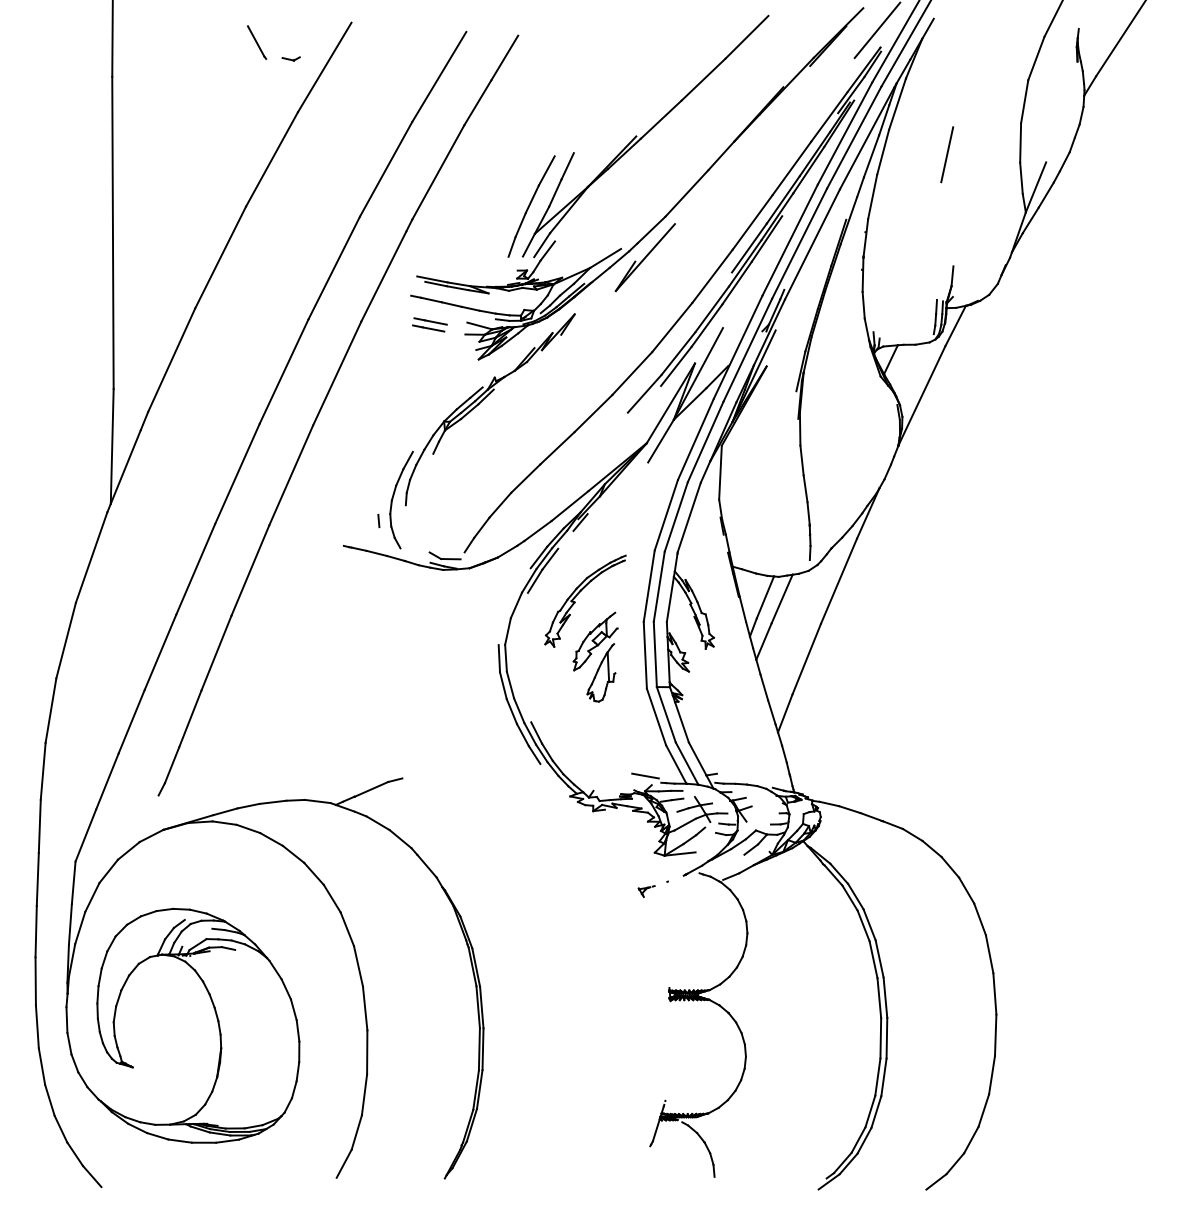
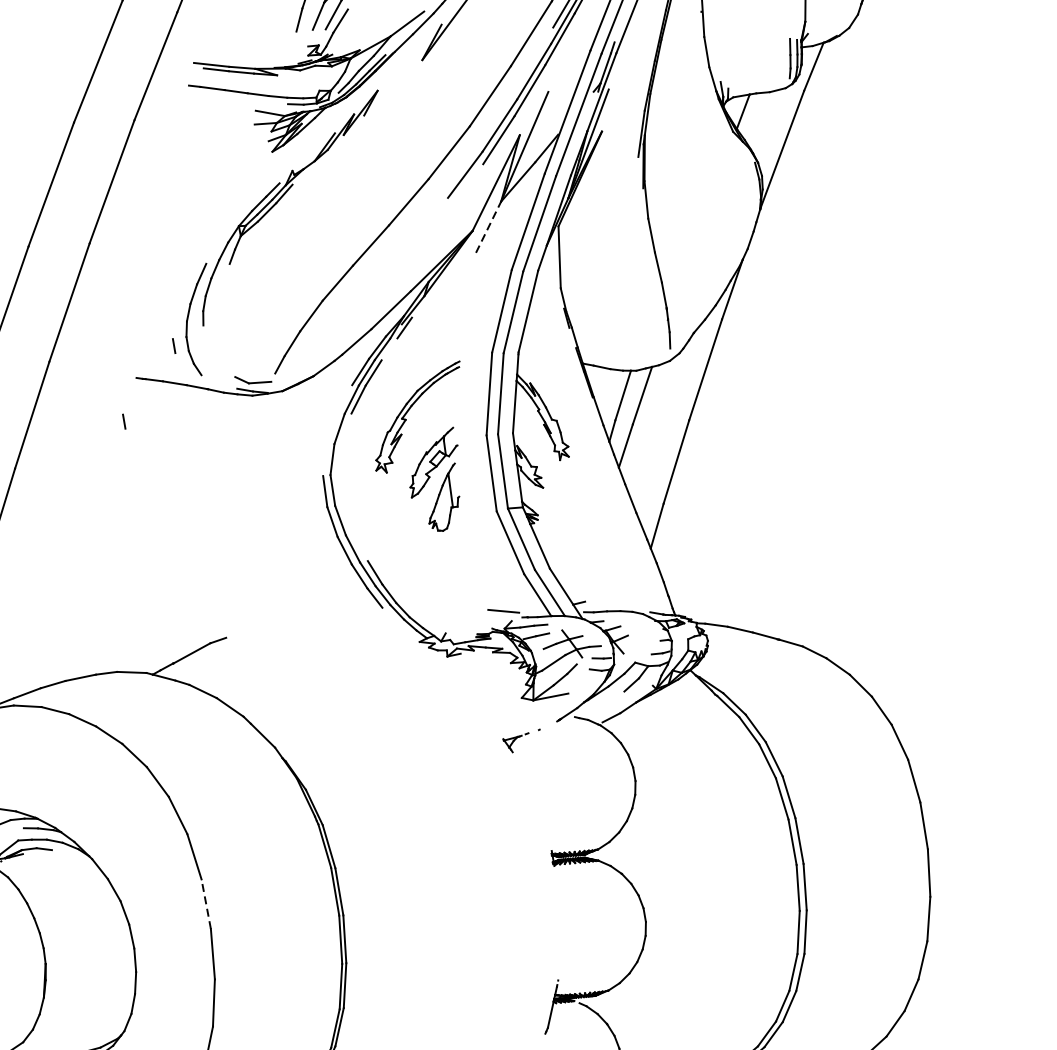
part: (429, 324) -> (212, 116), removed
line: (661, 441) -> (489, 227), solid -> dashed
line: (329, 582) -> (123, 421), added
part: (646, 891) -> (516, 743), size x1.4
line: (365, 1007) -> (206, 903), solid -> dashed

